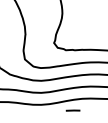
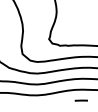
line: (72, 110) -> (80, 100), moved

